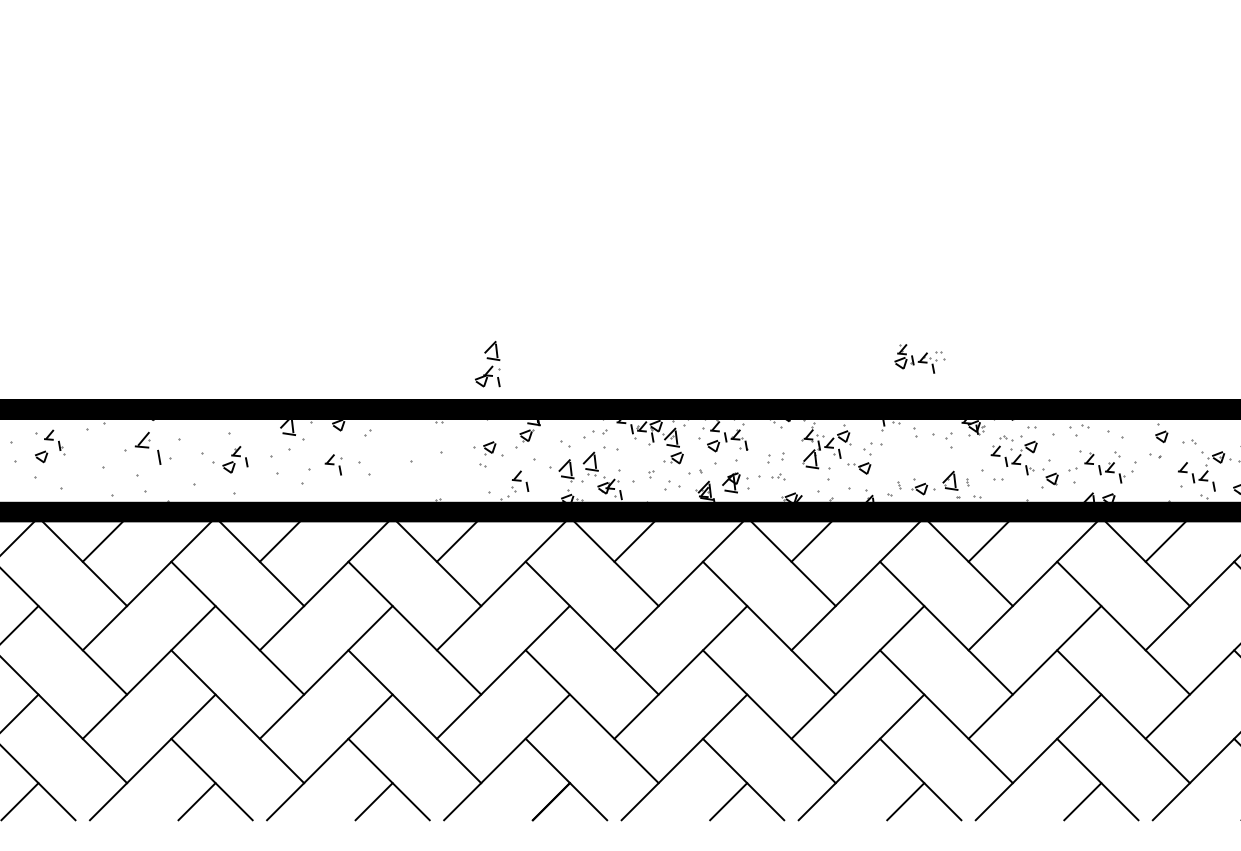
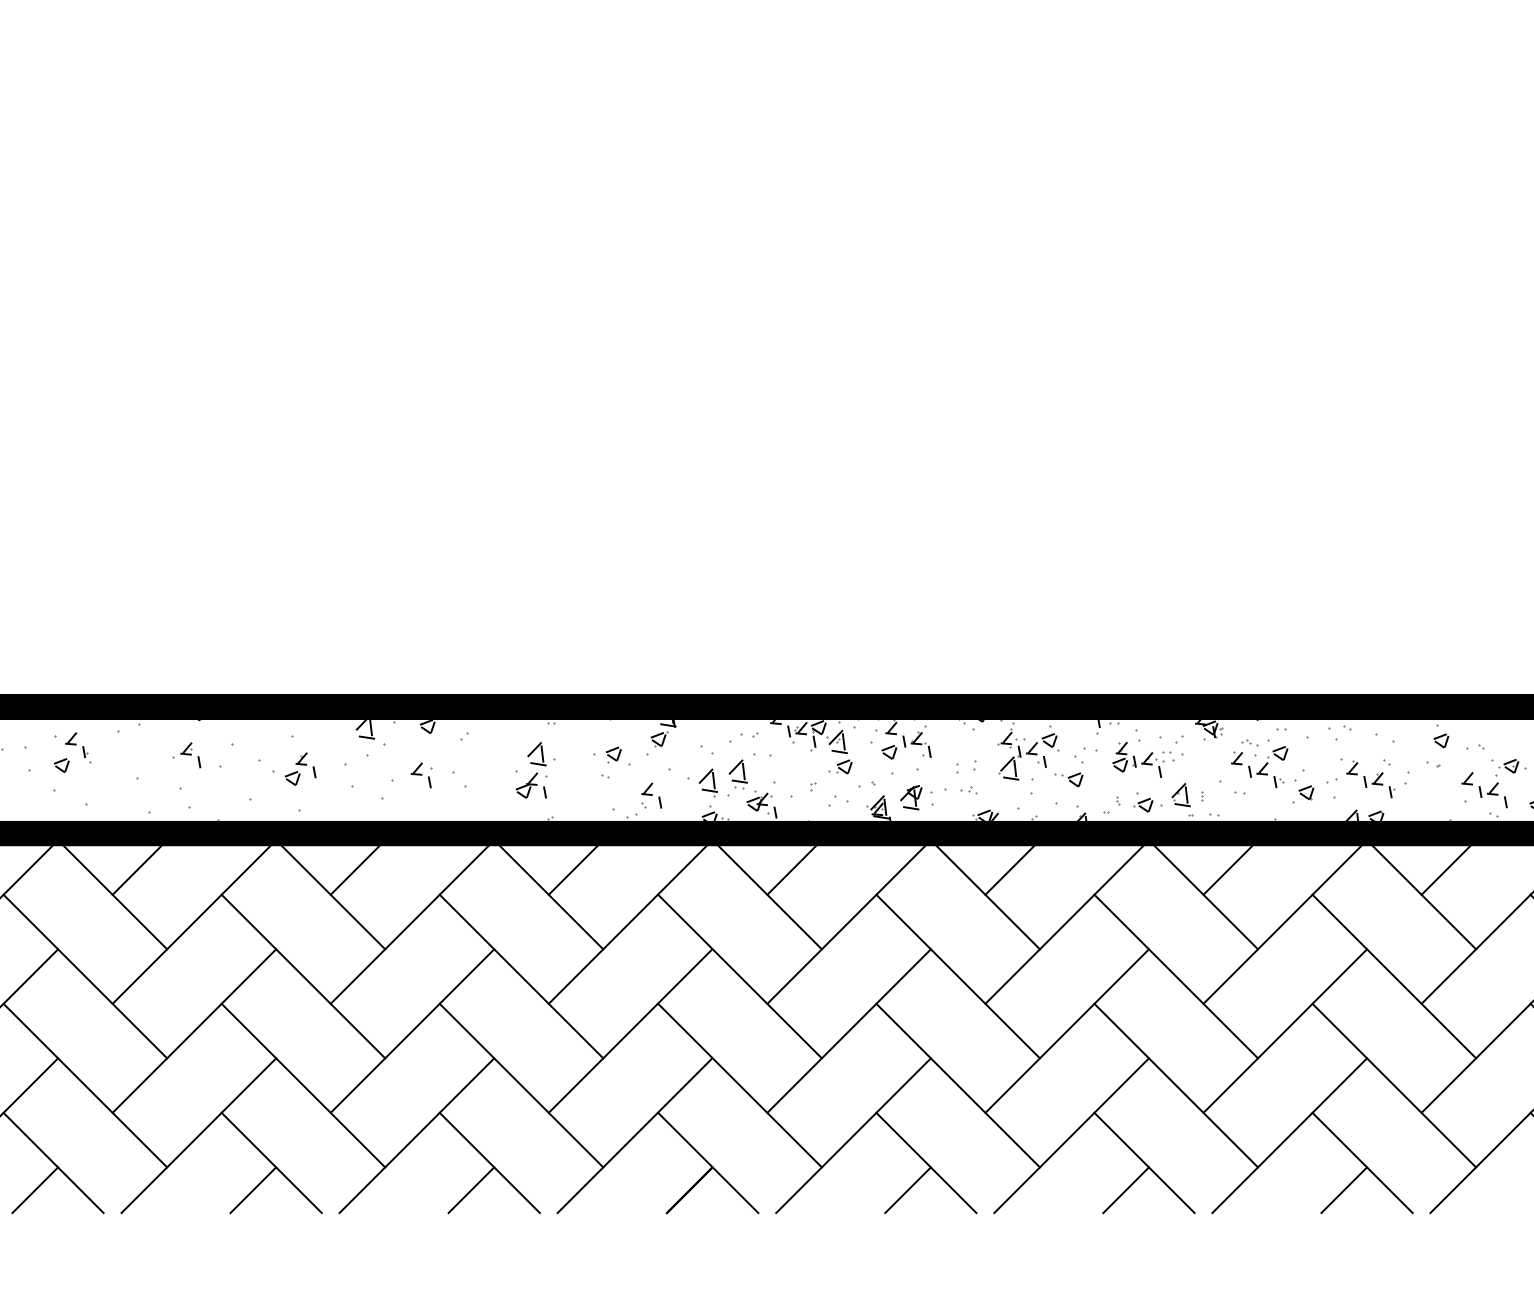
part: (919, 358) -> (1143, 759), moved
part: (487, 364) -> (531, 770), moved
part: (142, 448) -> (186, 755), size x0.62

